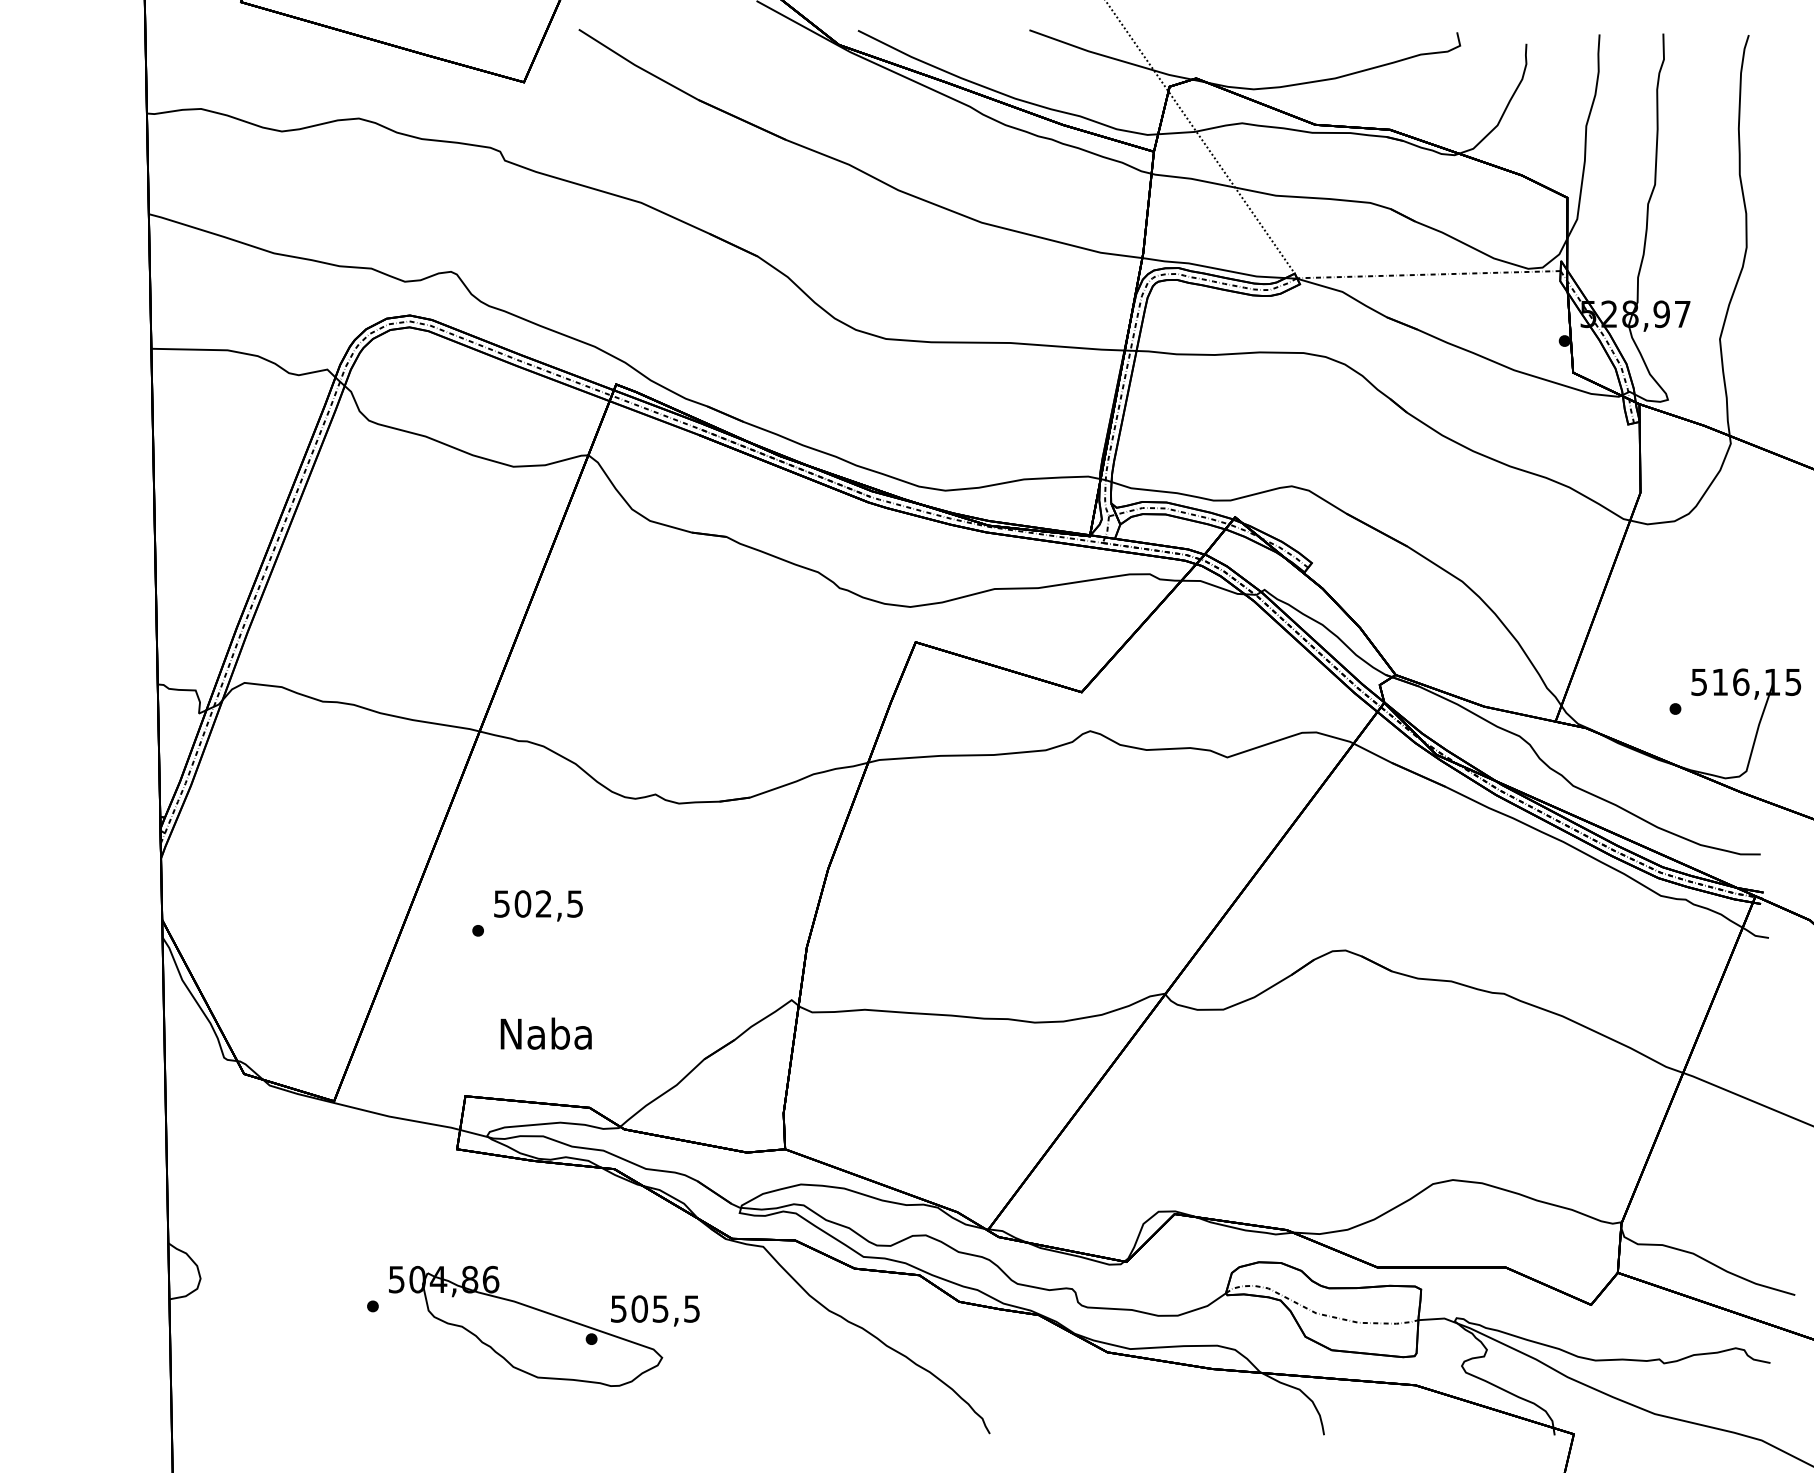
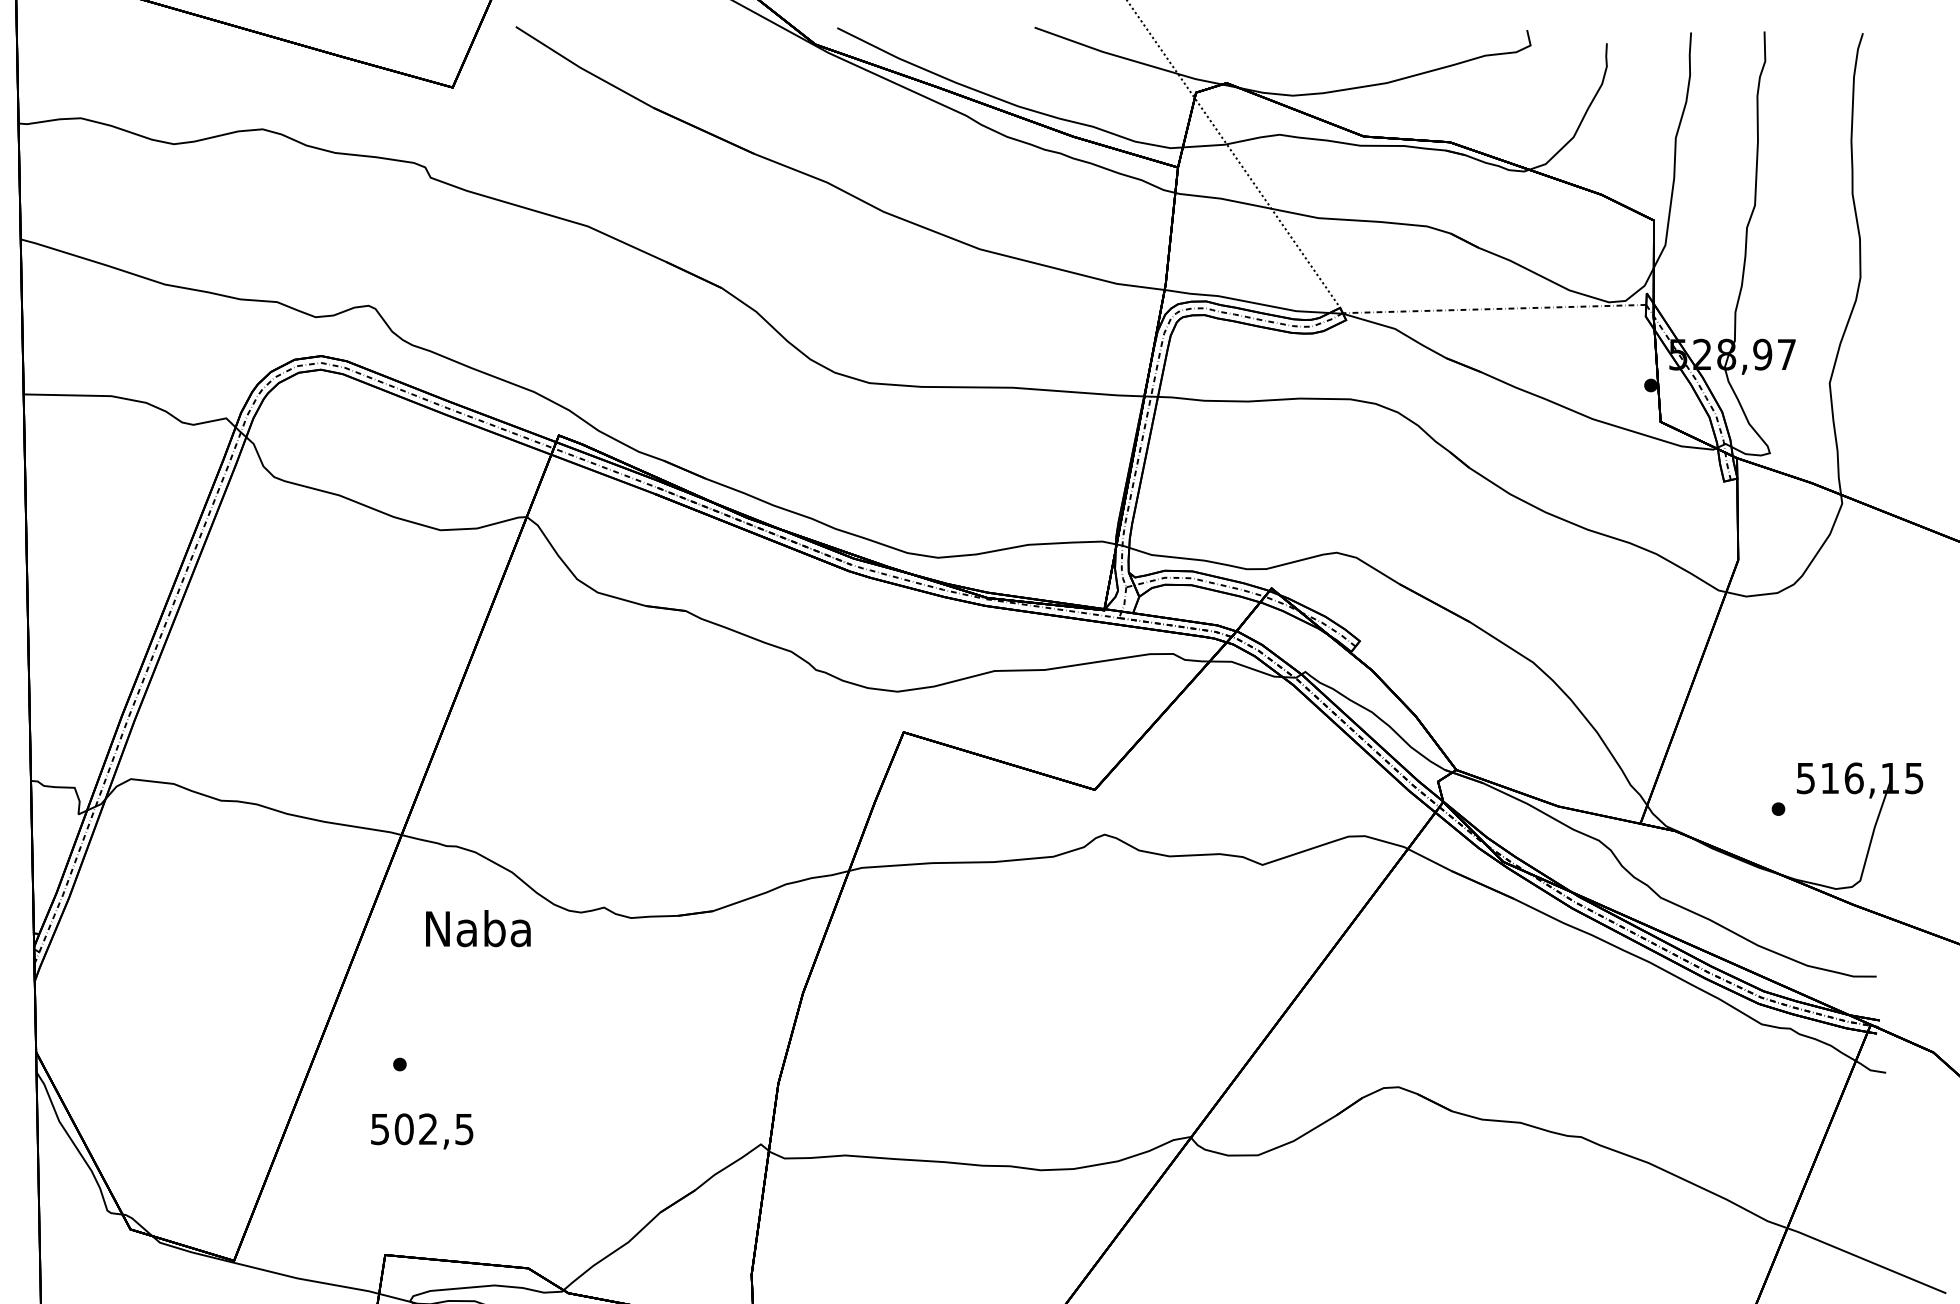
text: (538, 905) -> (422, 1130), moved
text: (545, 1033) -> (477, 928), moved

